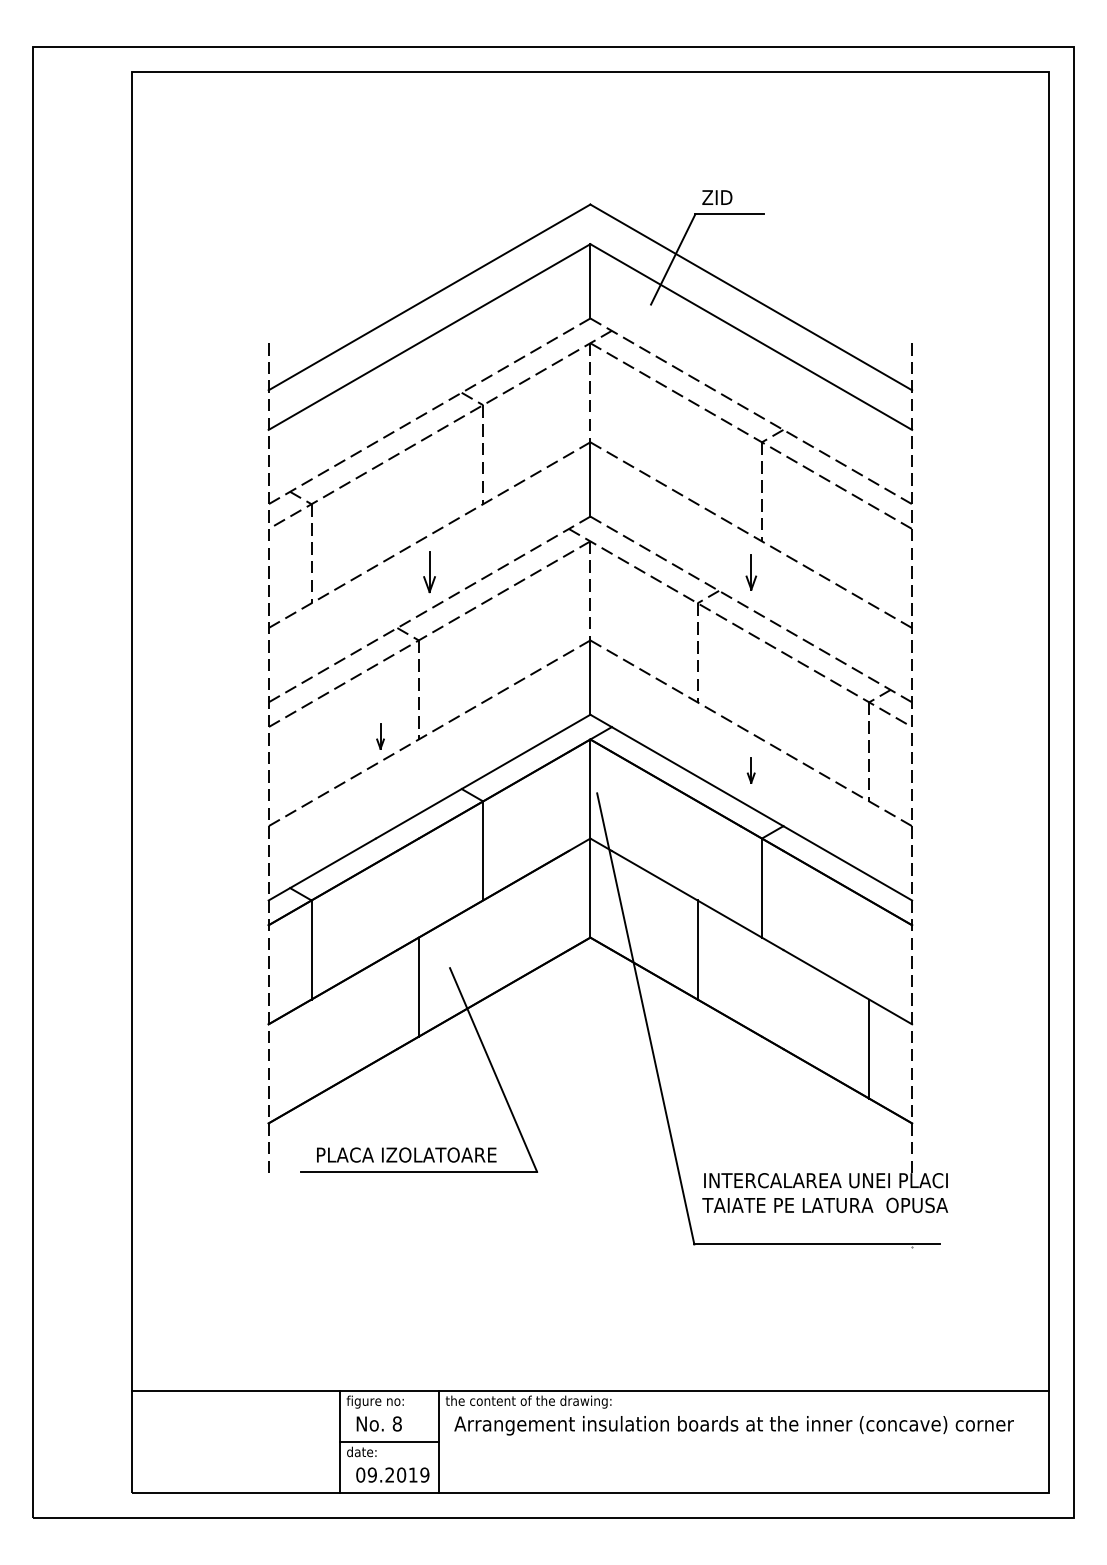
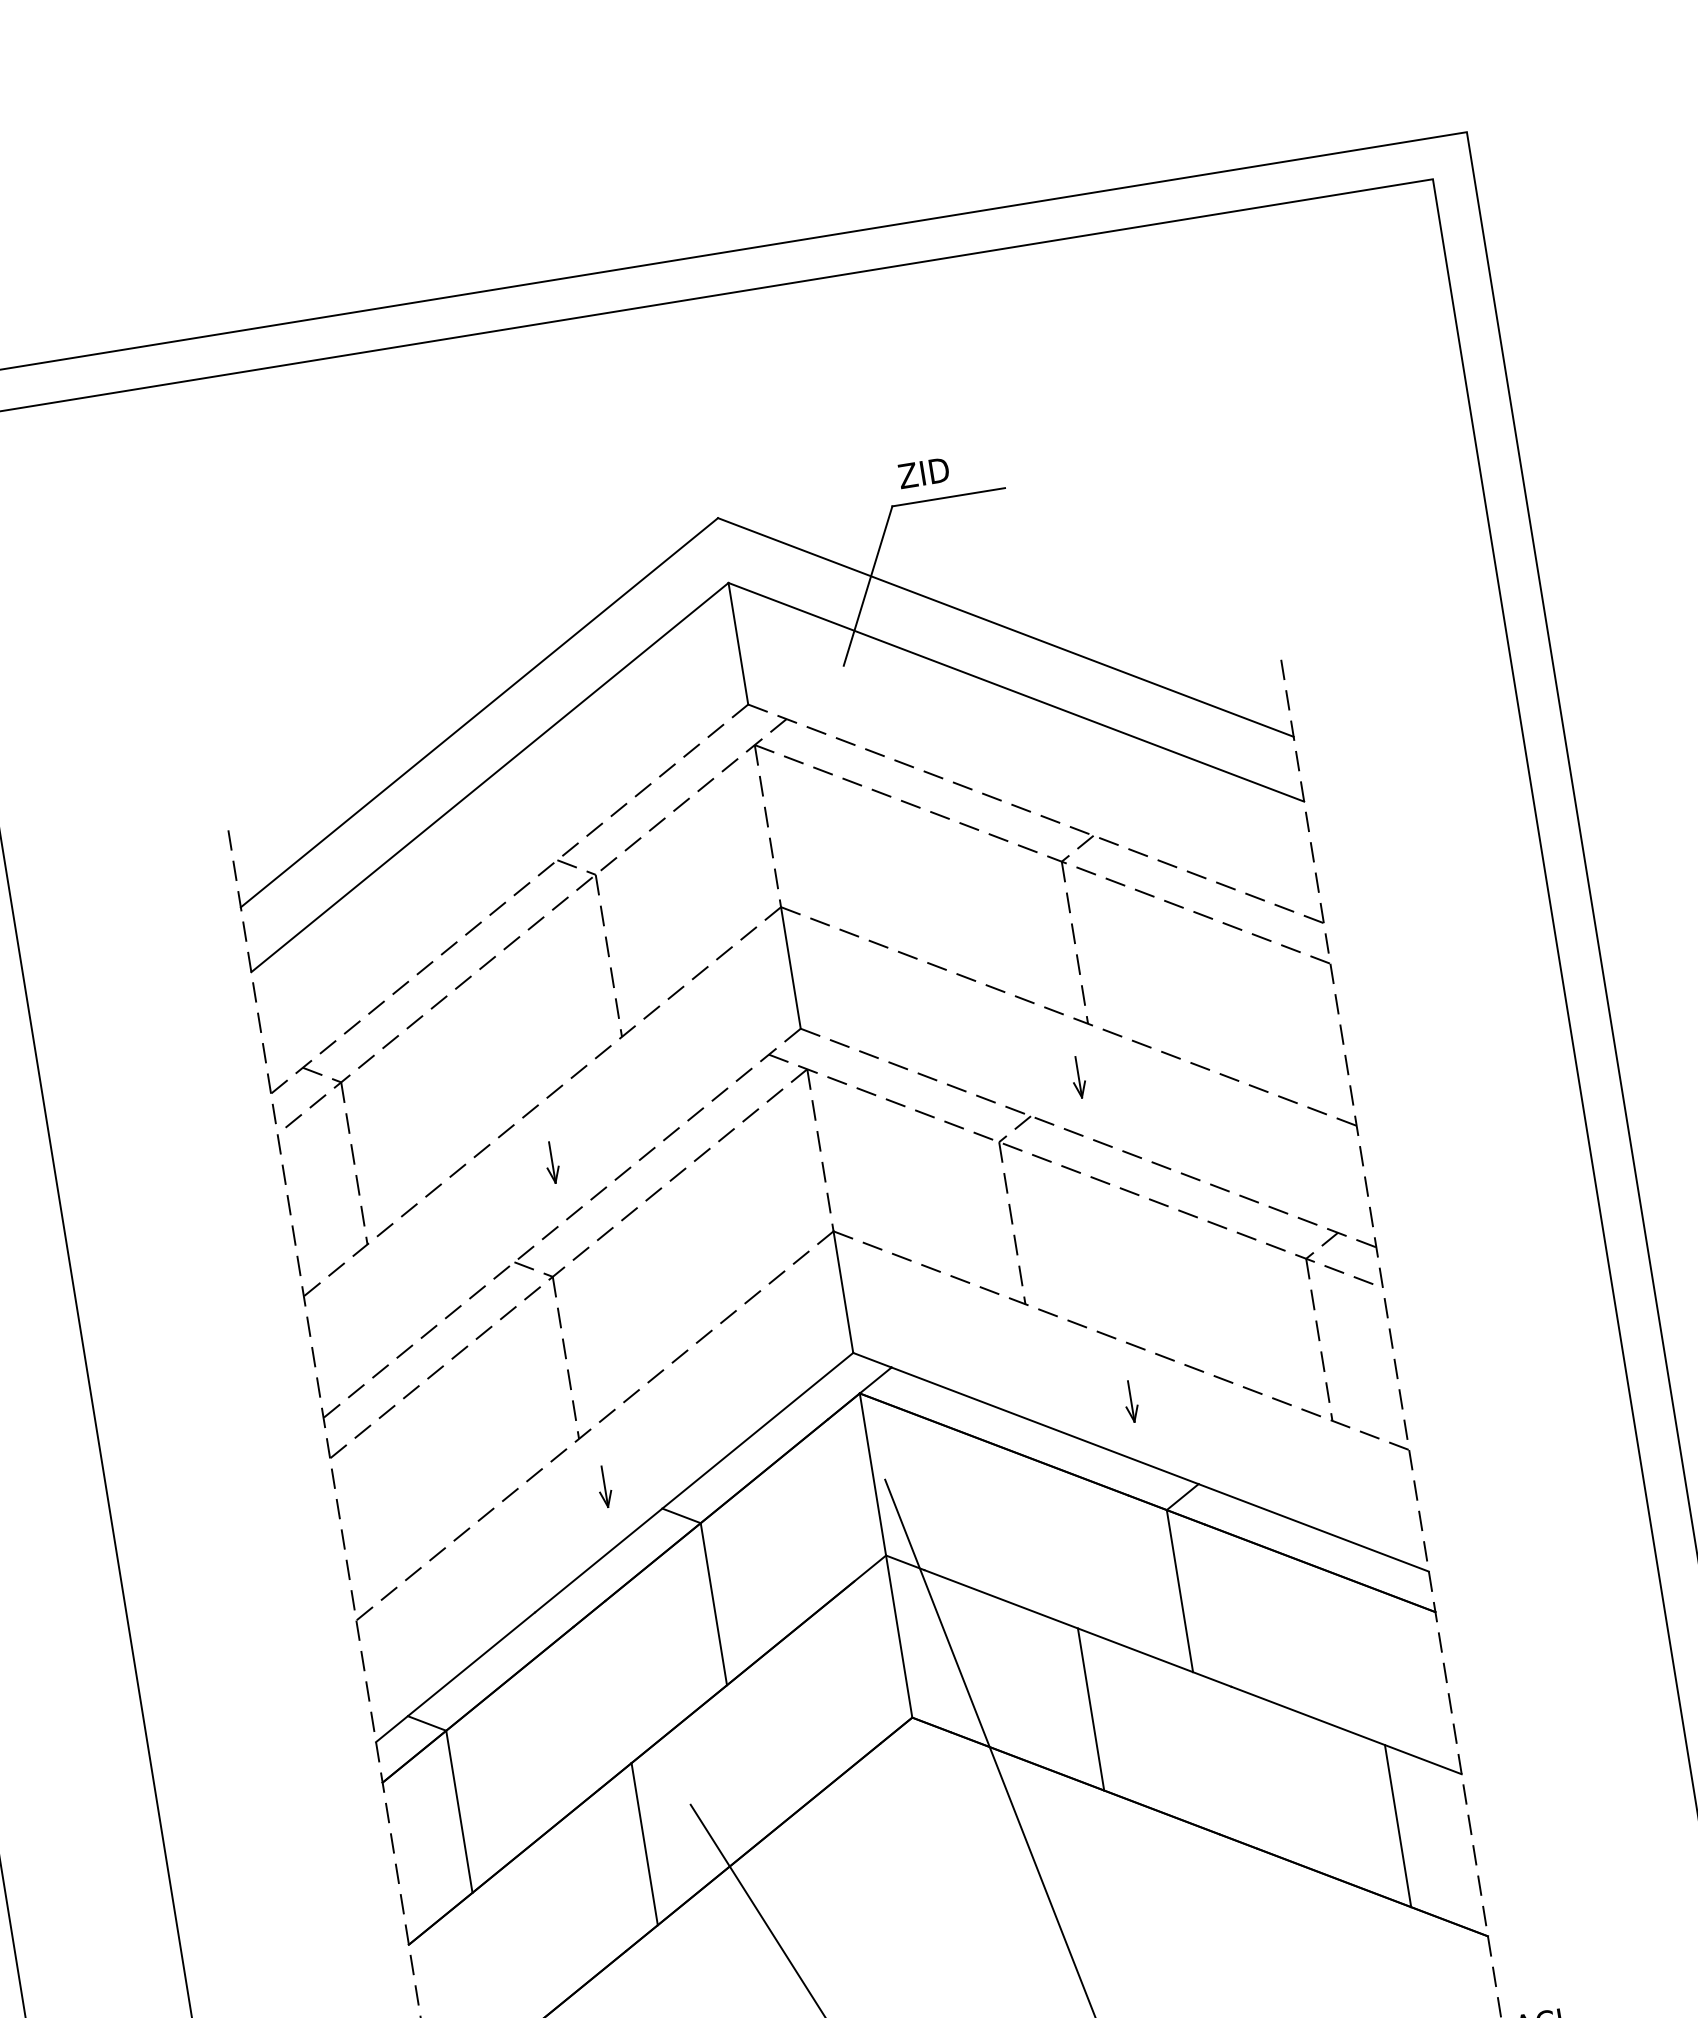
part: (429, 572) -> (552, 1162), size x0.62
part: (750, 572) -> (1077, 1077), size x0.71
part: (380, 736) -> (604, 1486), moved

